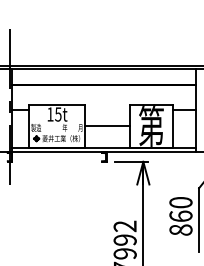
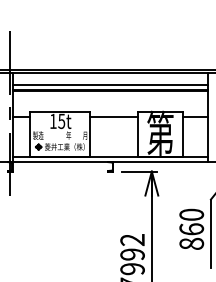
line: (104, 79) -> (110, 84), added
line: (107, 125) -> (113, 116), moved

